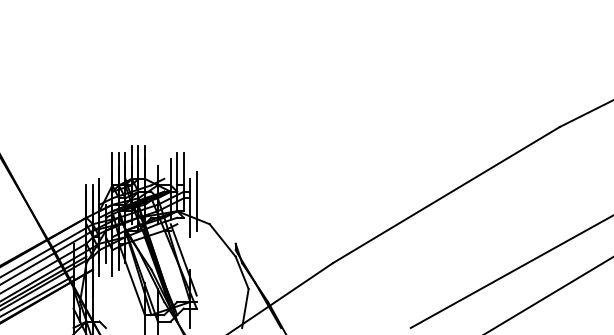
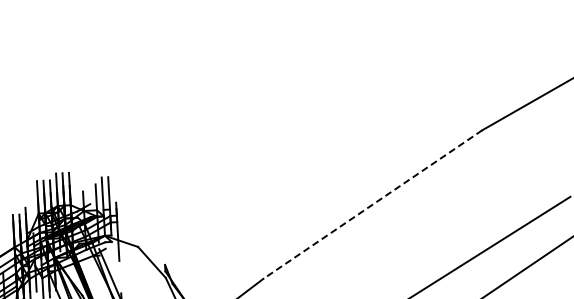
line: (446, 195) -> (372, 205), solid -> dashed
line: (196, 201) -> (123, 224), removed

